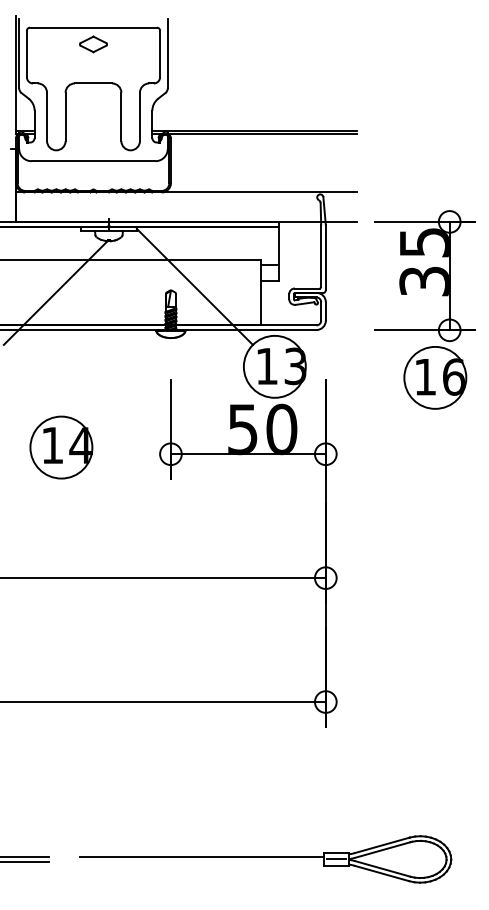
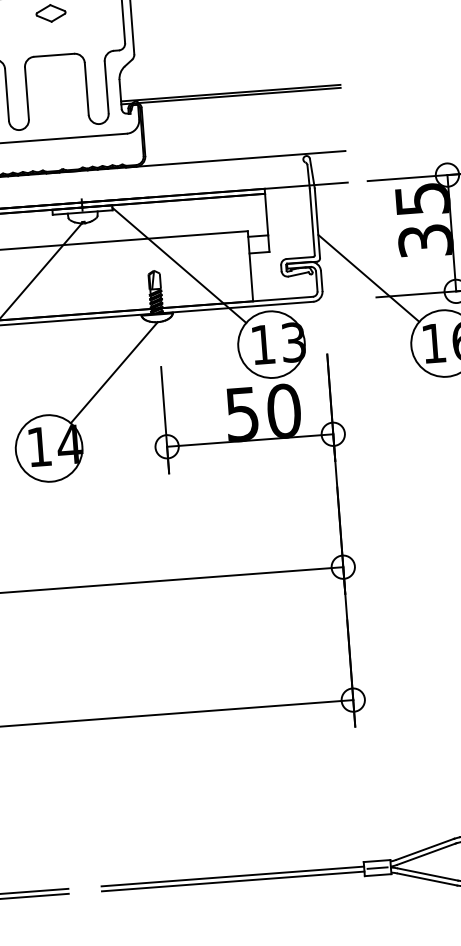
line: (369, 312) -> (368, 278), added
line: (126, 381) -> (113, 372), added
line: (201, 861) -> (232, 881), added

